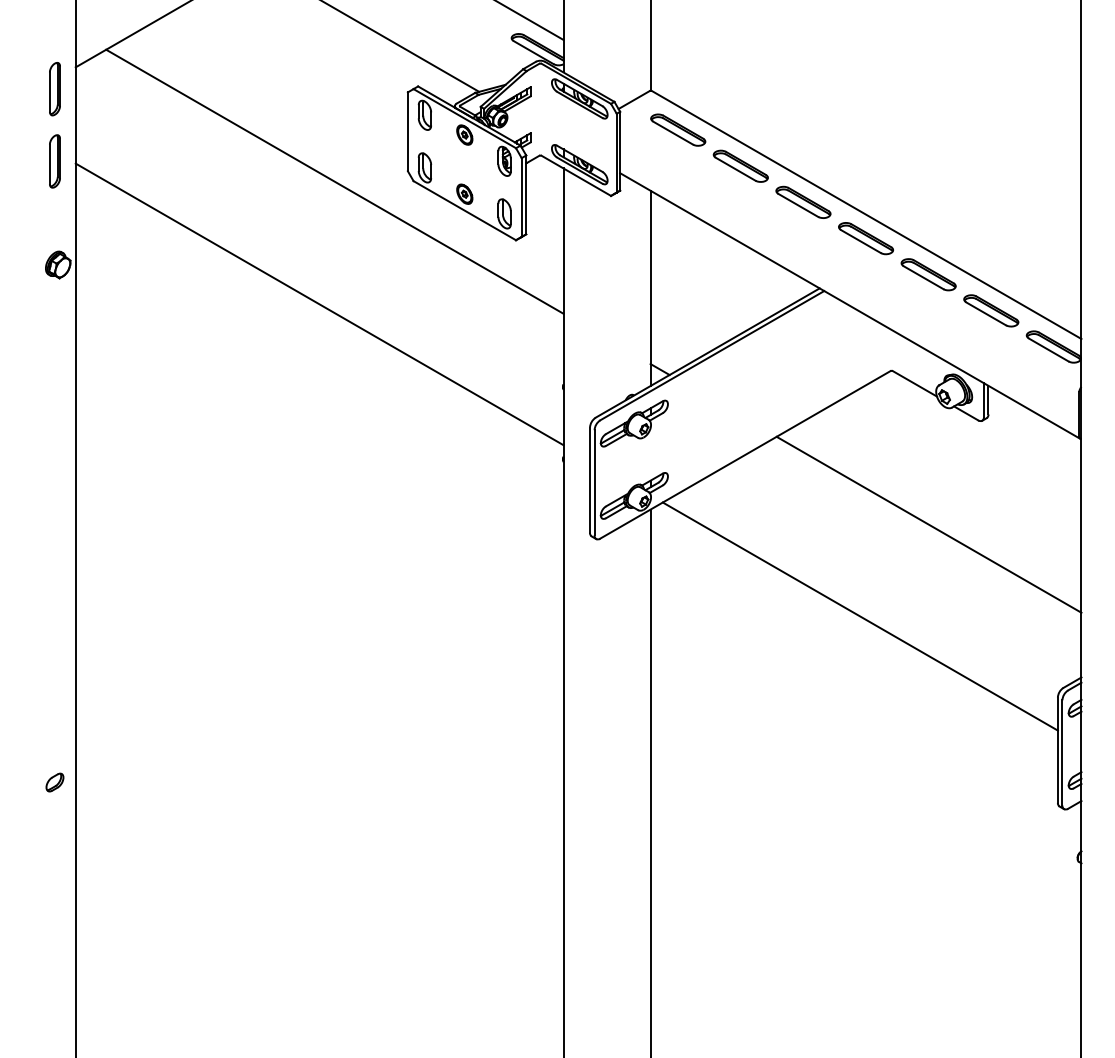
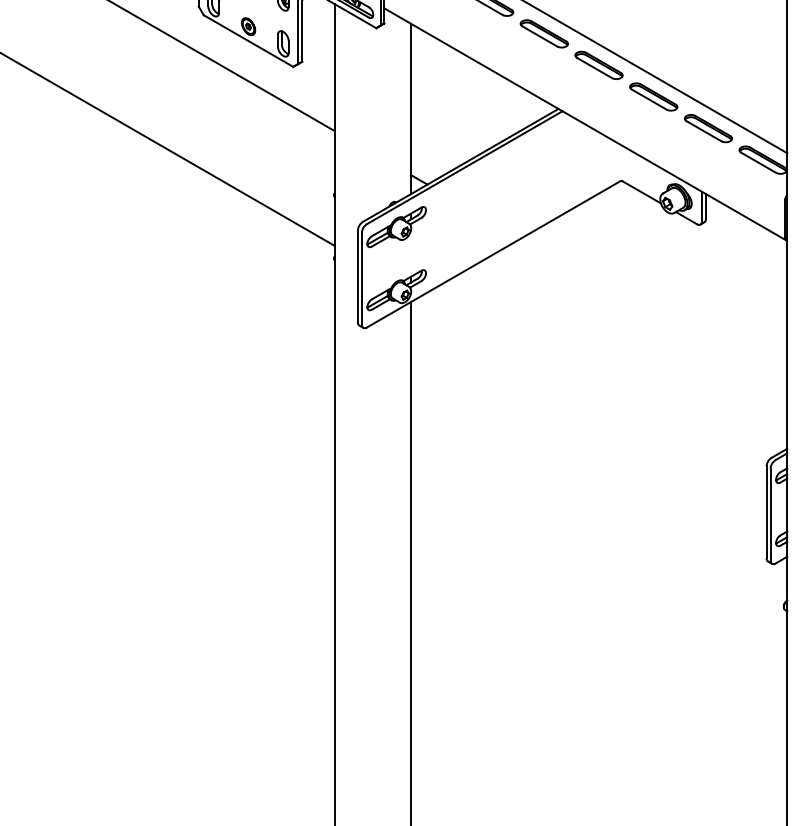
line: (928, 524) -> (653, 315), removed
line: (859, 616) -> (593, 395), removed

